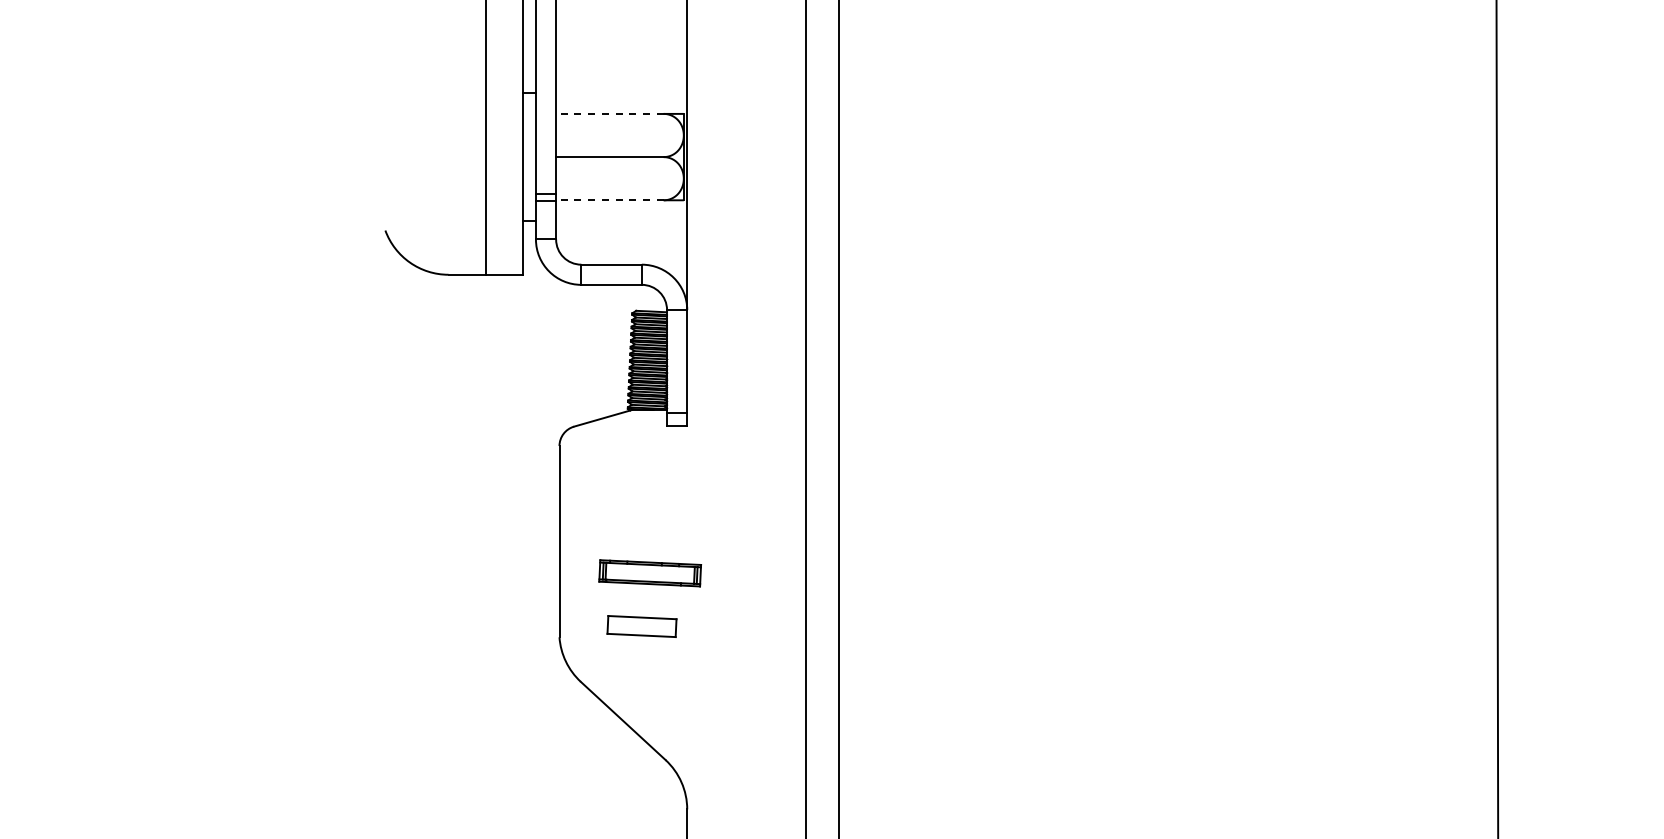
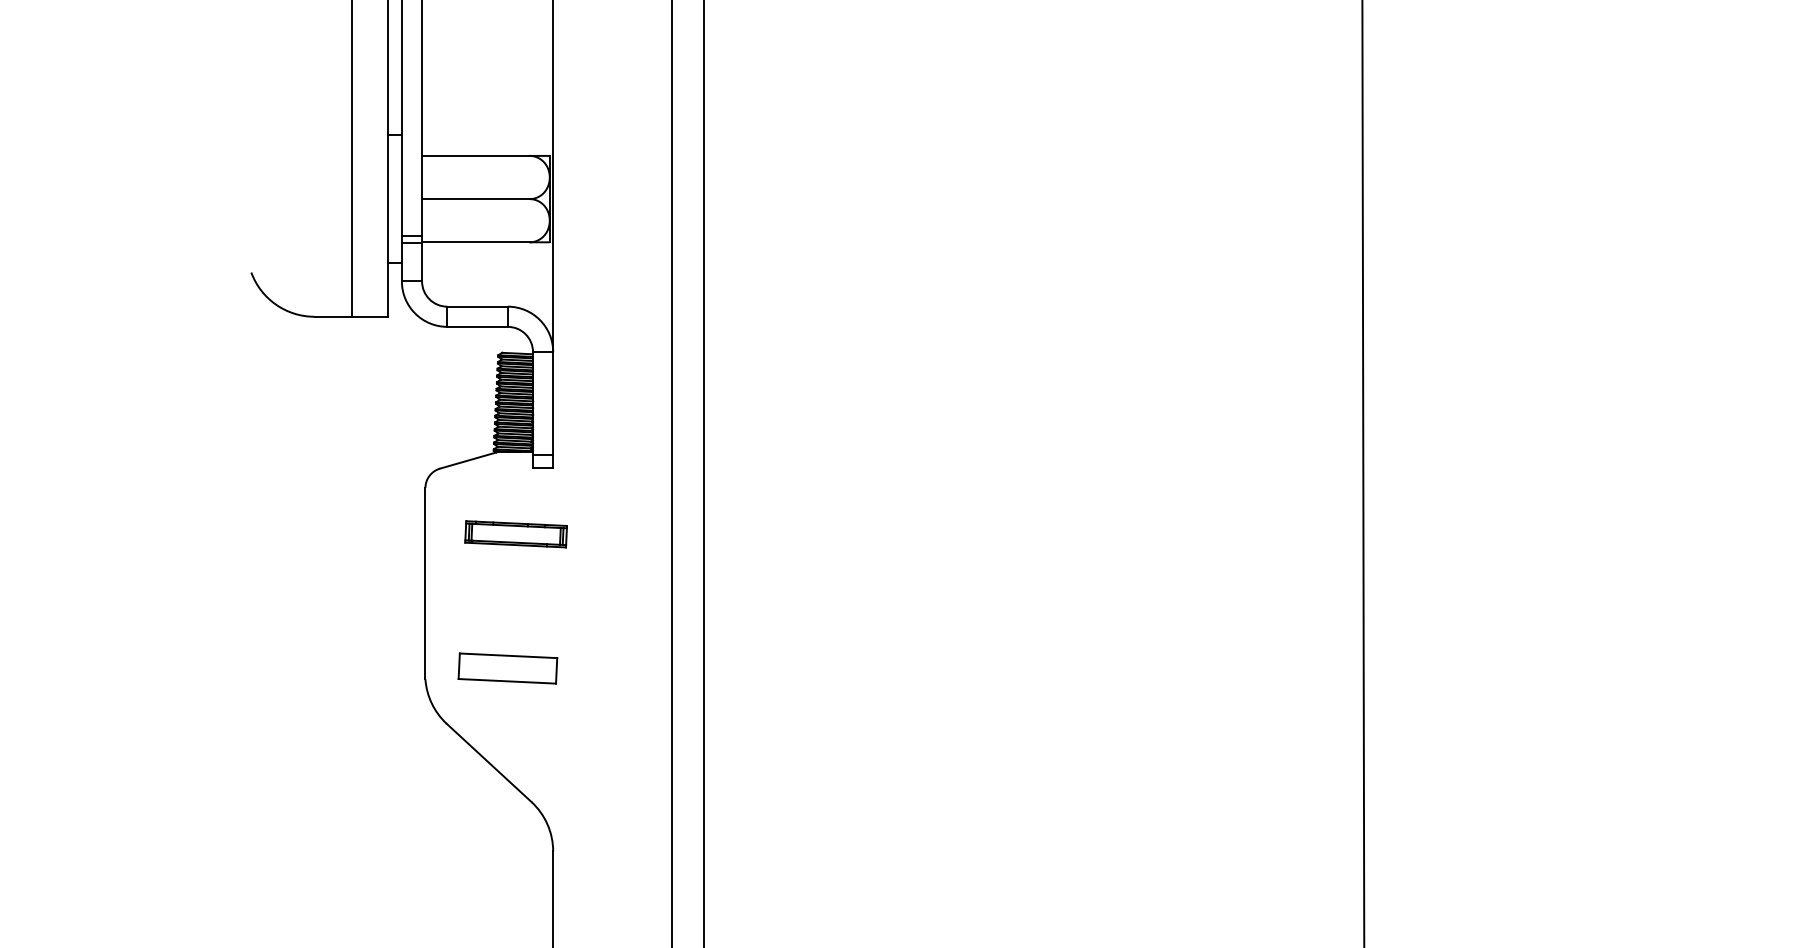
line: (609, 113) -> (475, 155), dashed -> solid
line: (609, 200) -> (475, 242), dashed -> solid
part: (649, 573) -> (515, 534), moved
part: (641, 626) -> (507, 668), size x1.43

